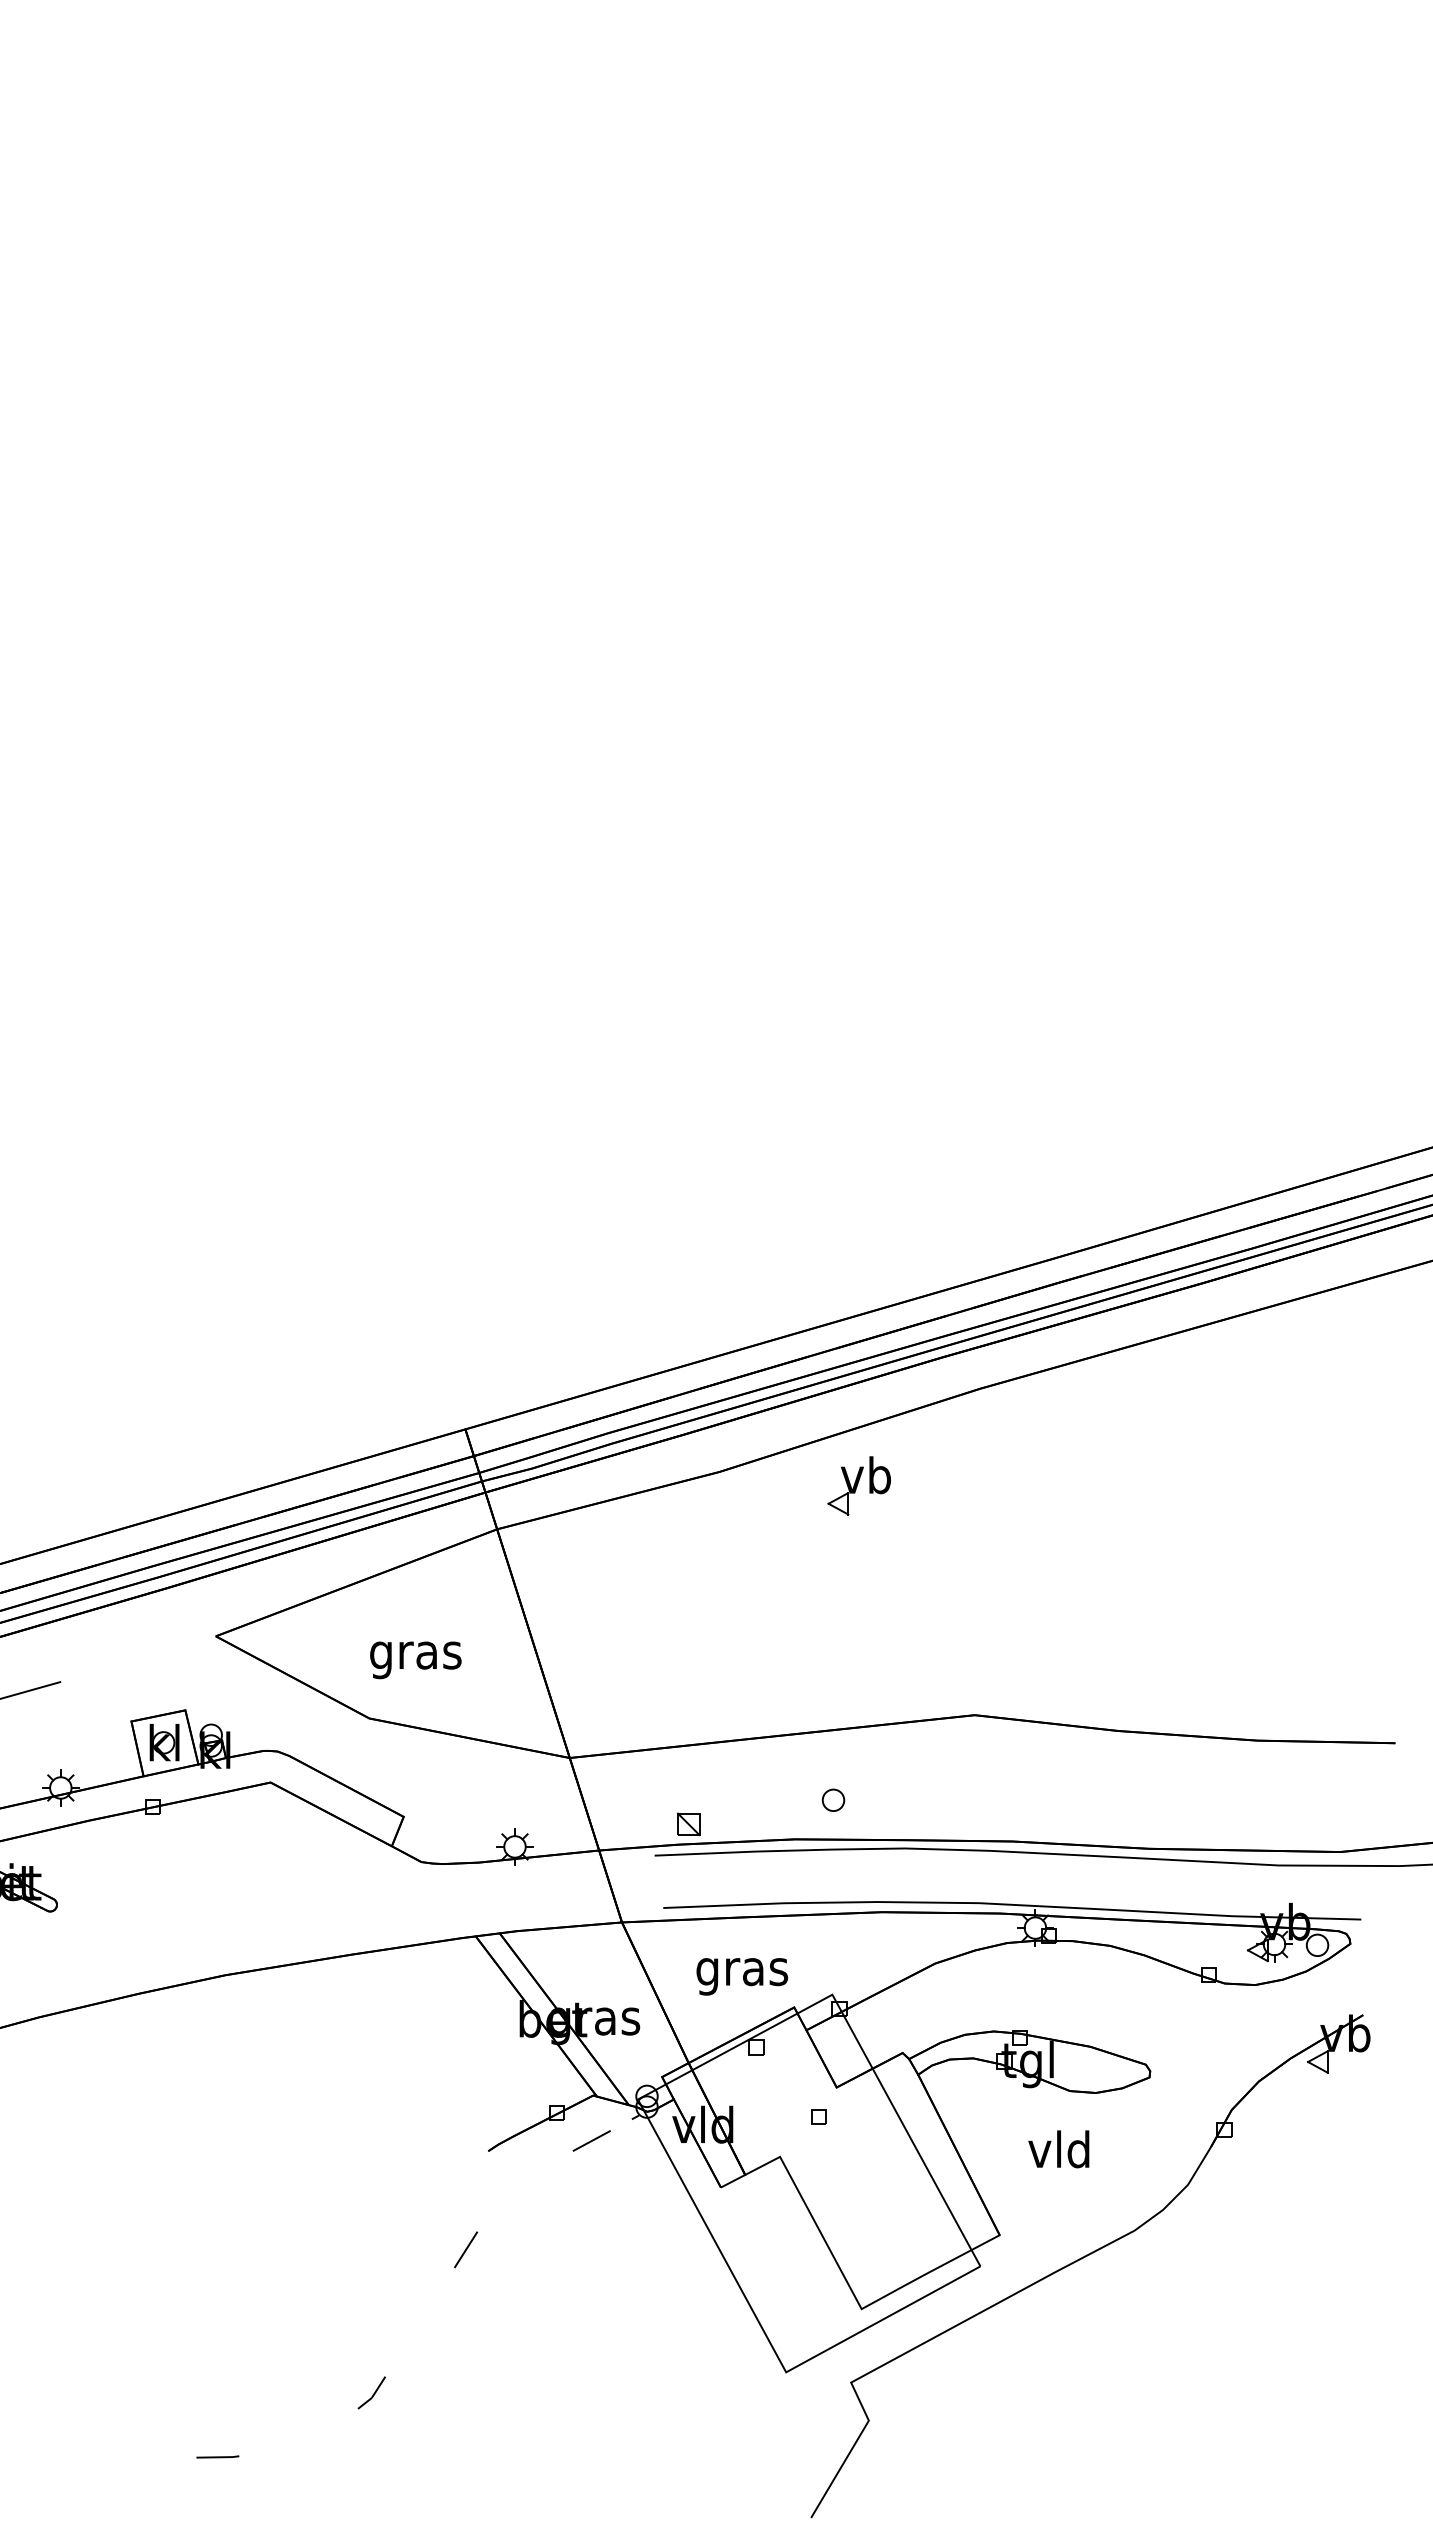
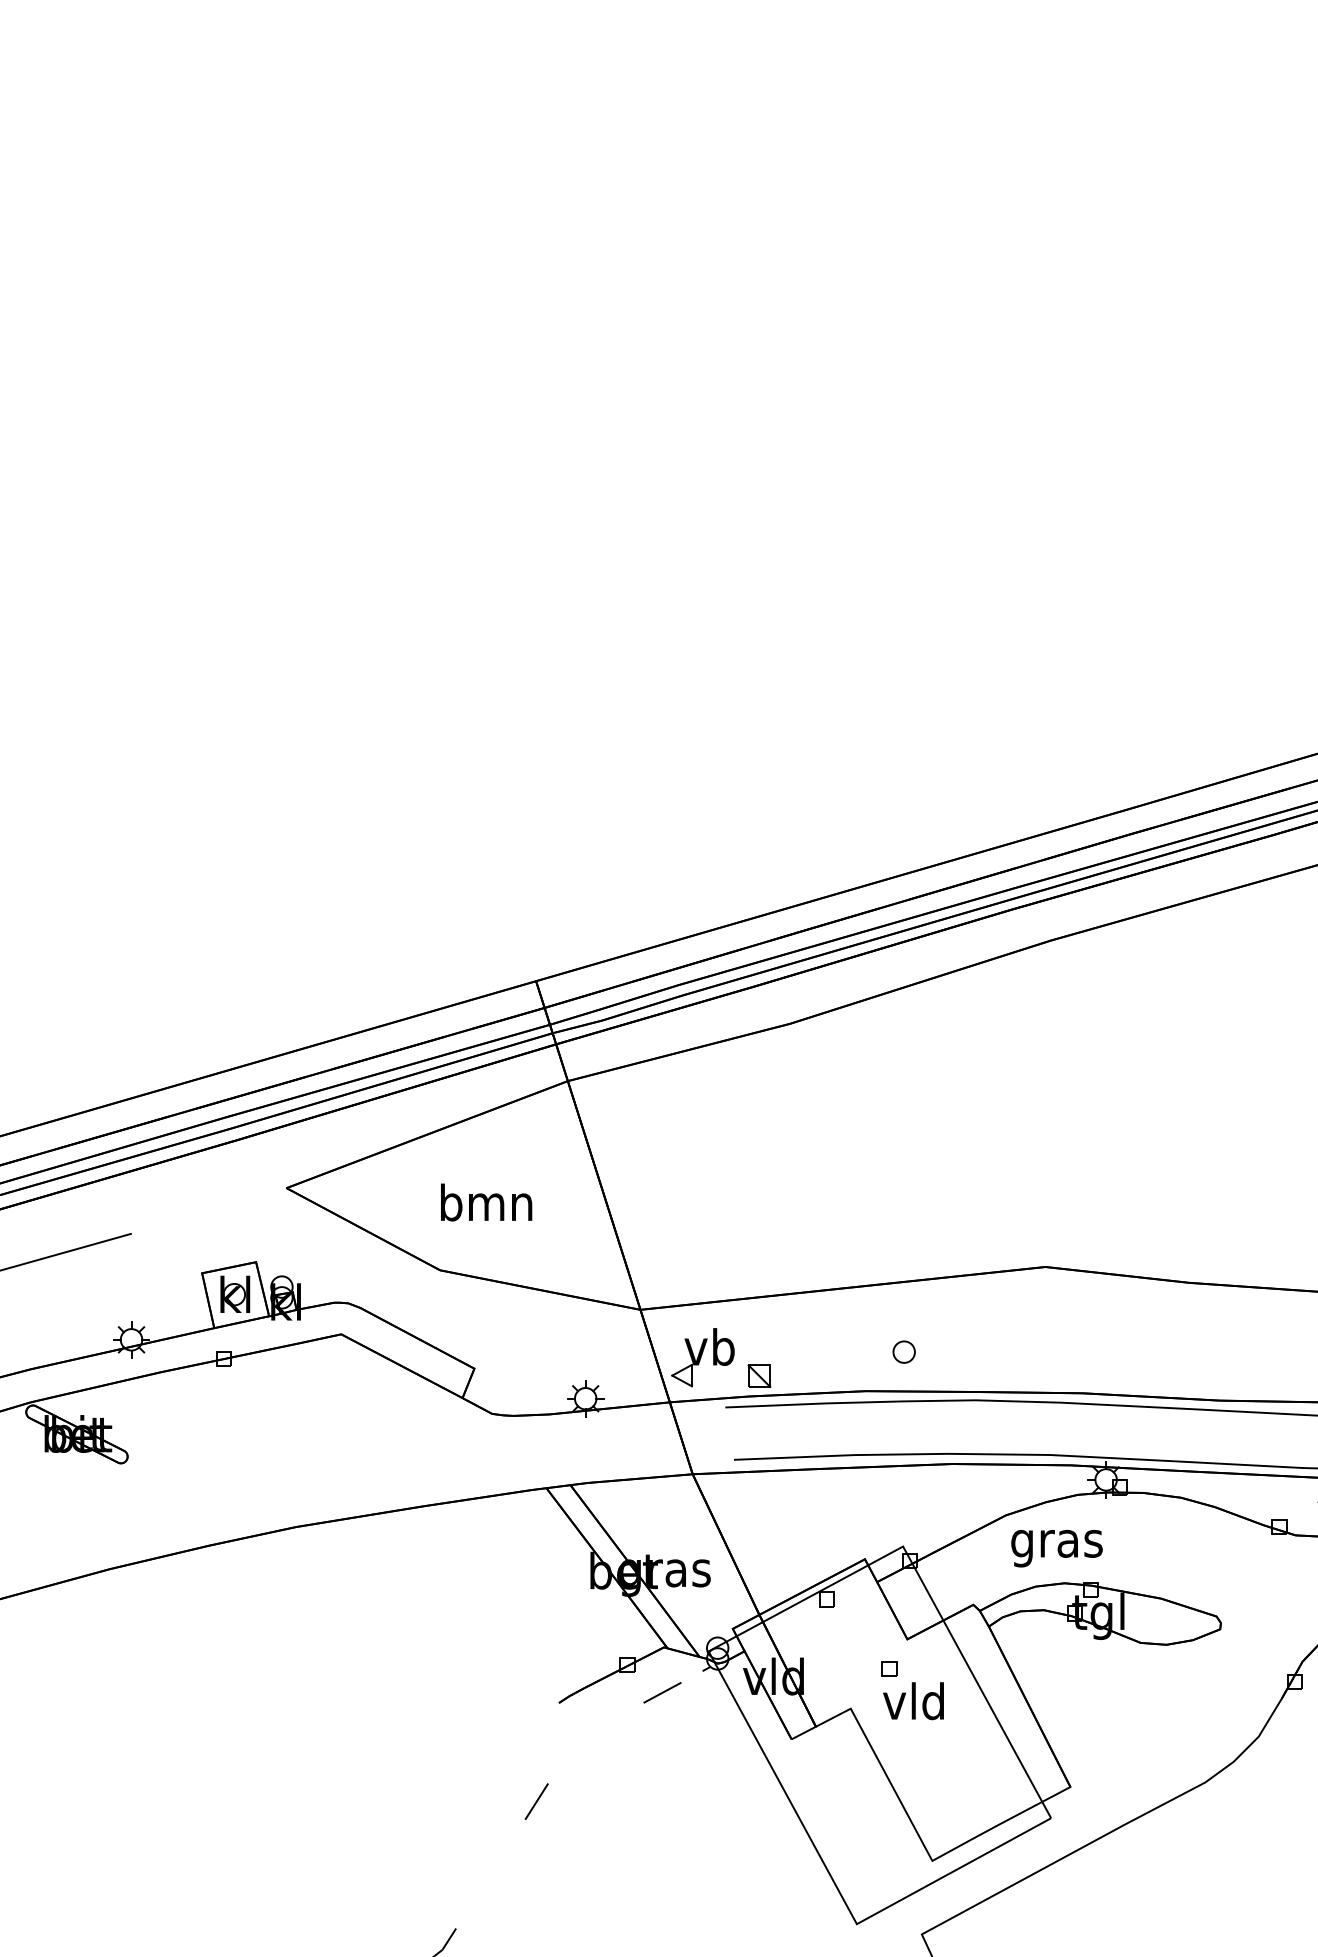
part: (858, 1485) -> (702, 1357), moved
text: (415, 1655) -> (486, 1207), gras -> bmn
text: (742, 1976) -> (1057, 1548), moved
text: (1058, 2149) -> (913, 1701), moved

